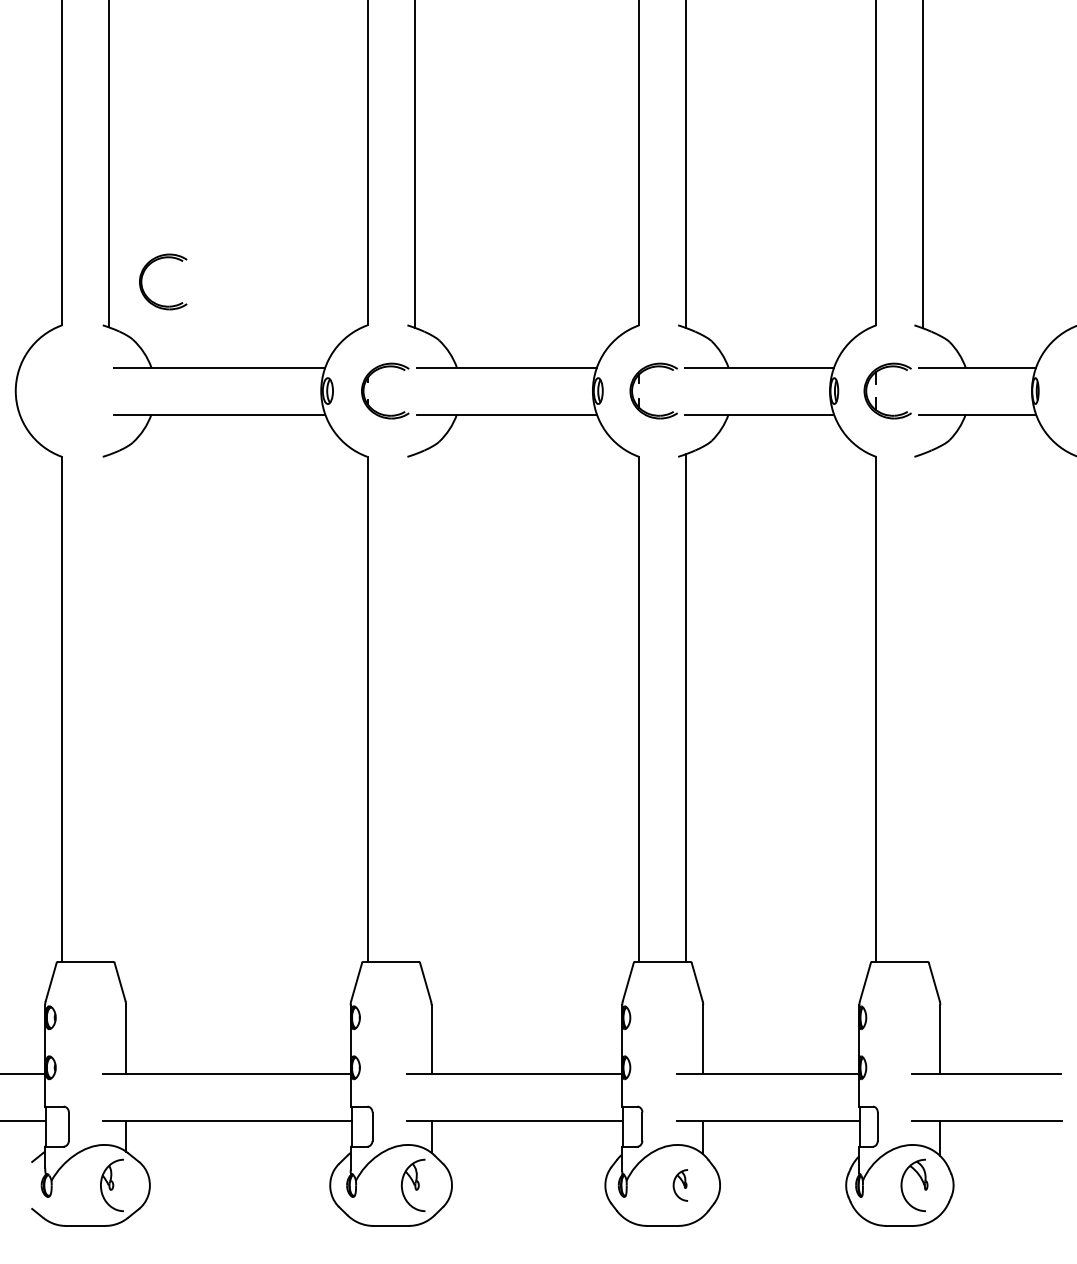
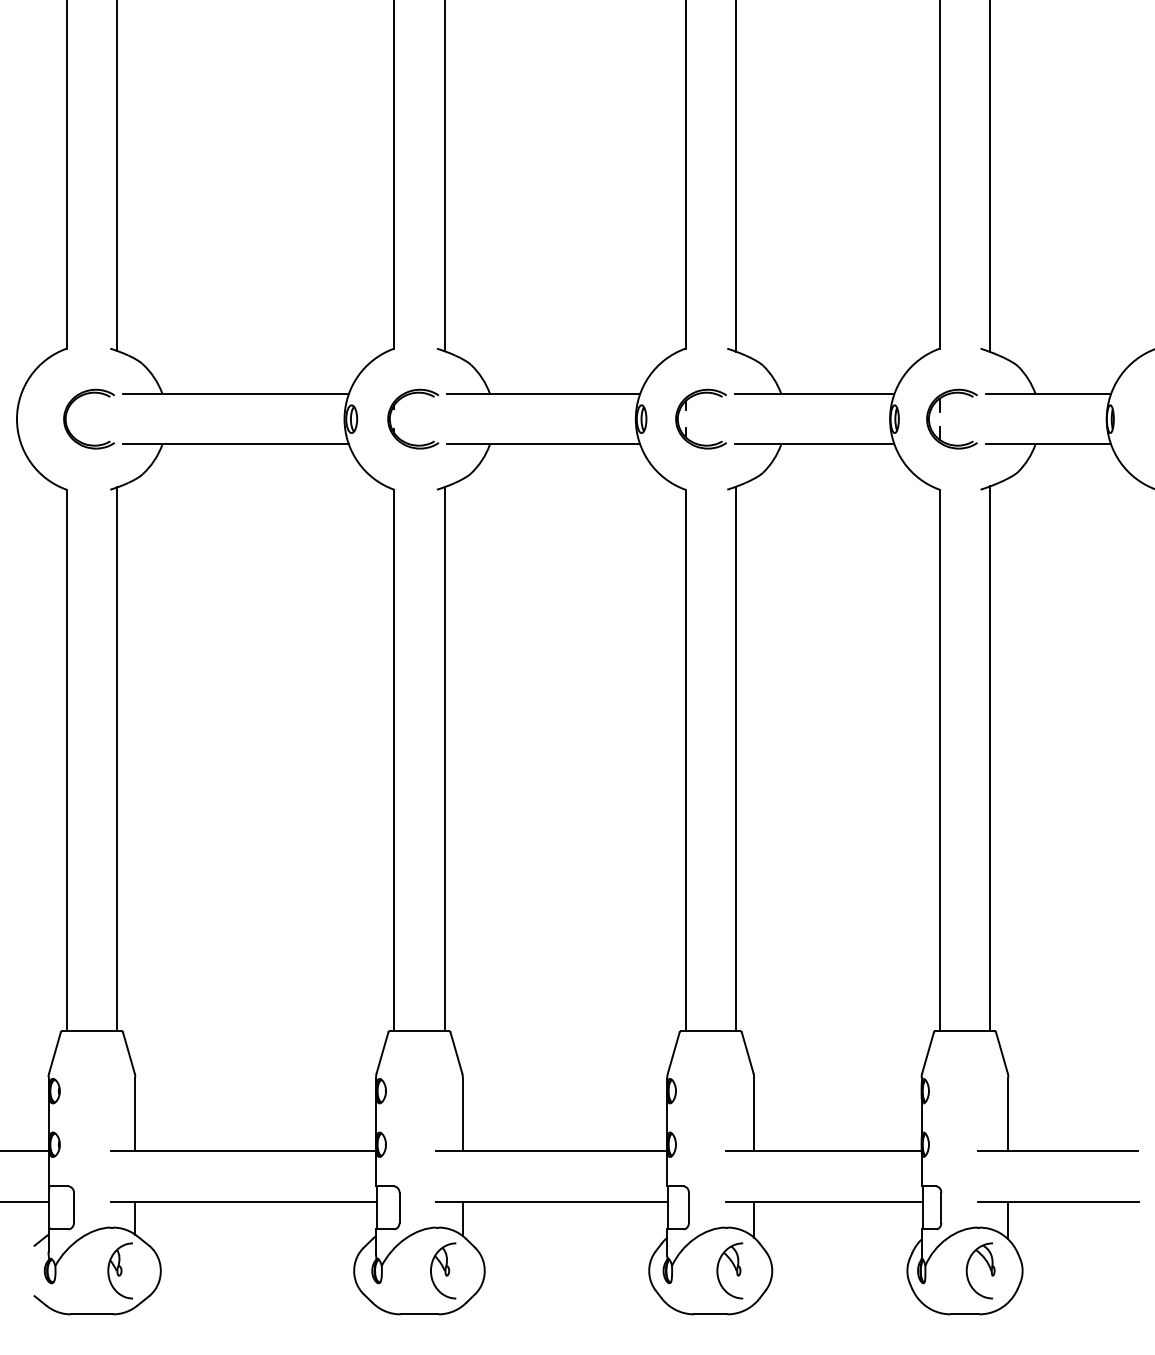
part: (143, 277) -> (67, 414), moved
line: (923, 707) -> (990, 758), added
line: (109, 708) -> (117, 759), added
line: (414, 708) -> (444, 759), added
part: (680, 1185) -> (729, 1270), size x1.67

